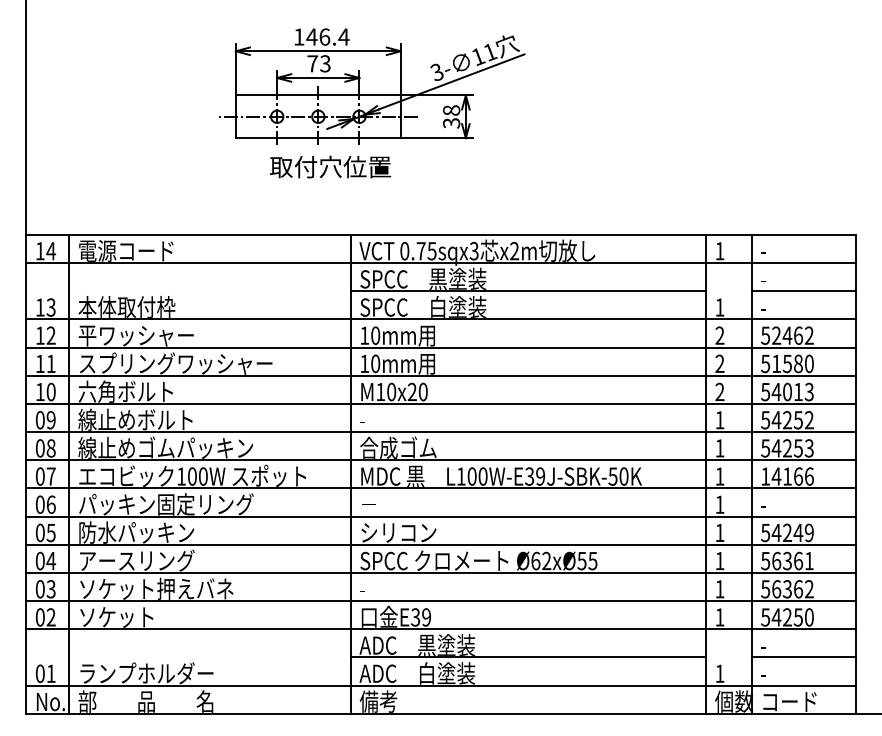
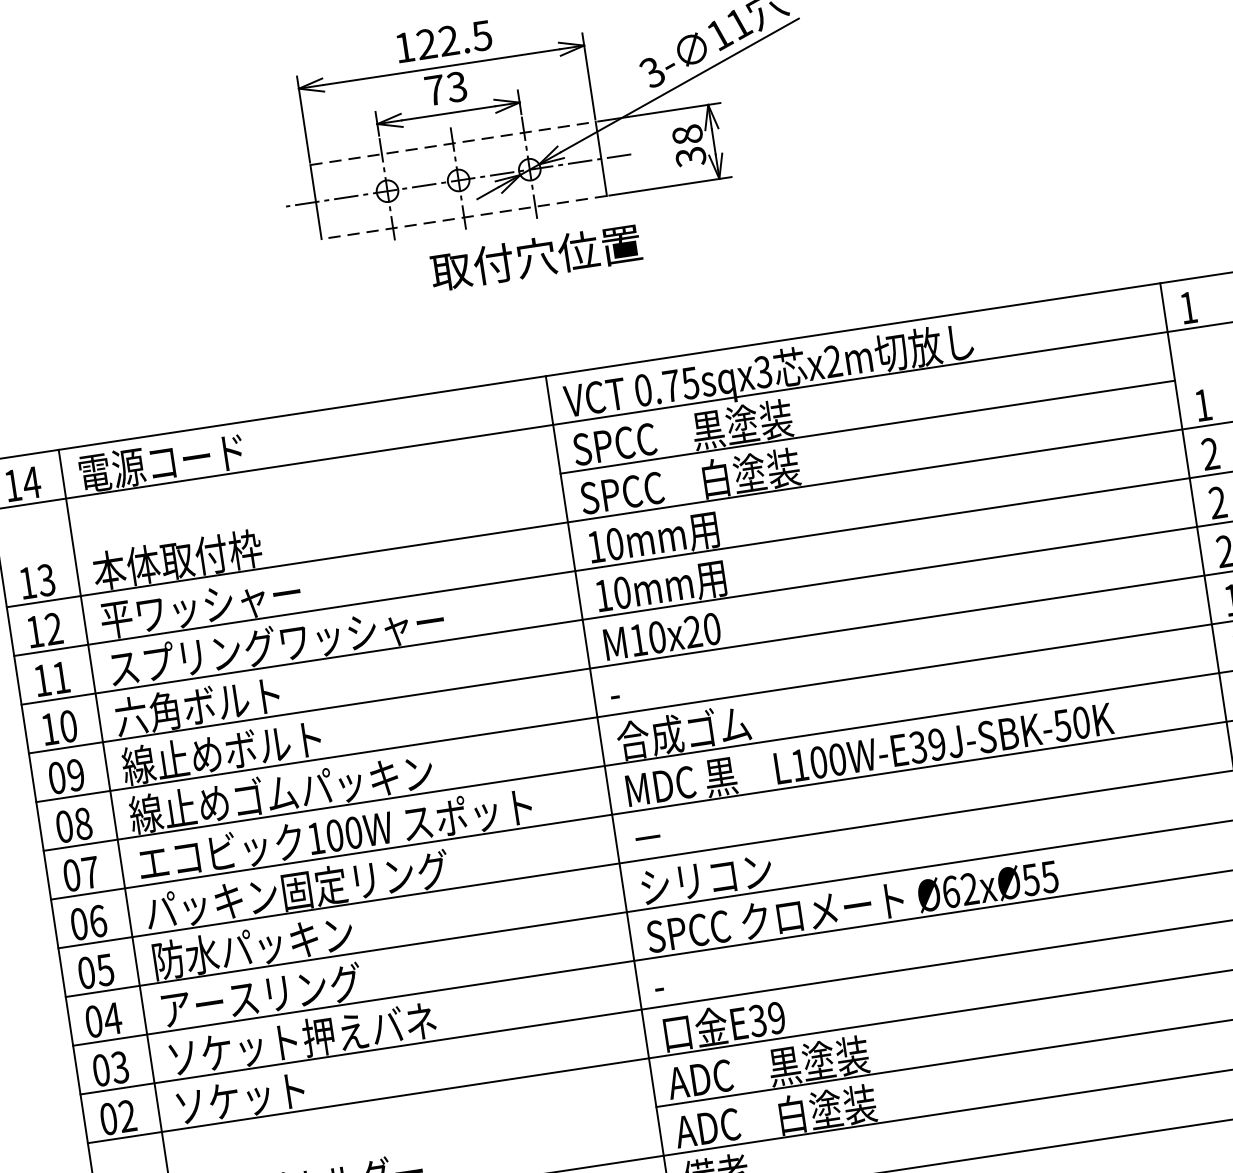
text: (327, 36) -> (453, 39), 146.4 -> 122.5
line: (318, 95) -> (453, 143), solid -> dashed
line: (317, 138) -> (462, 218), solid -> dashed
text: (330, 166) -> (535, 256), moved

